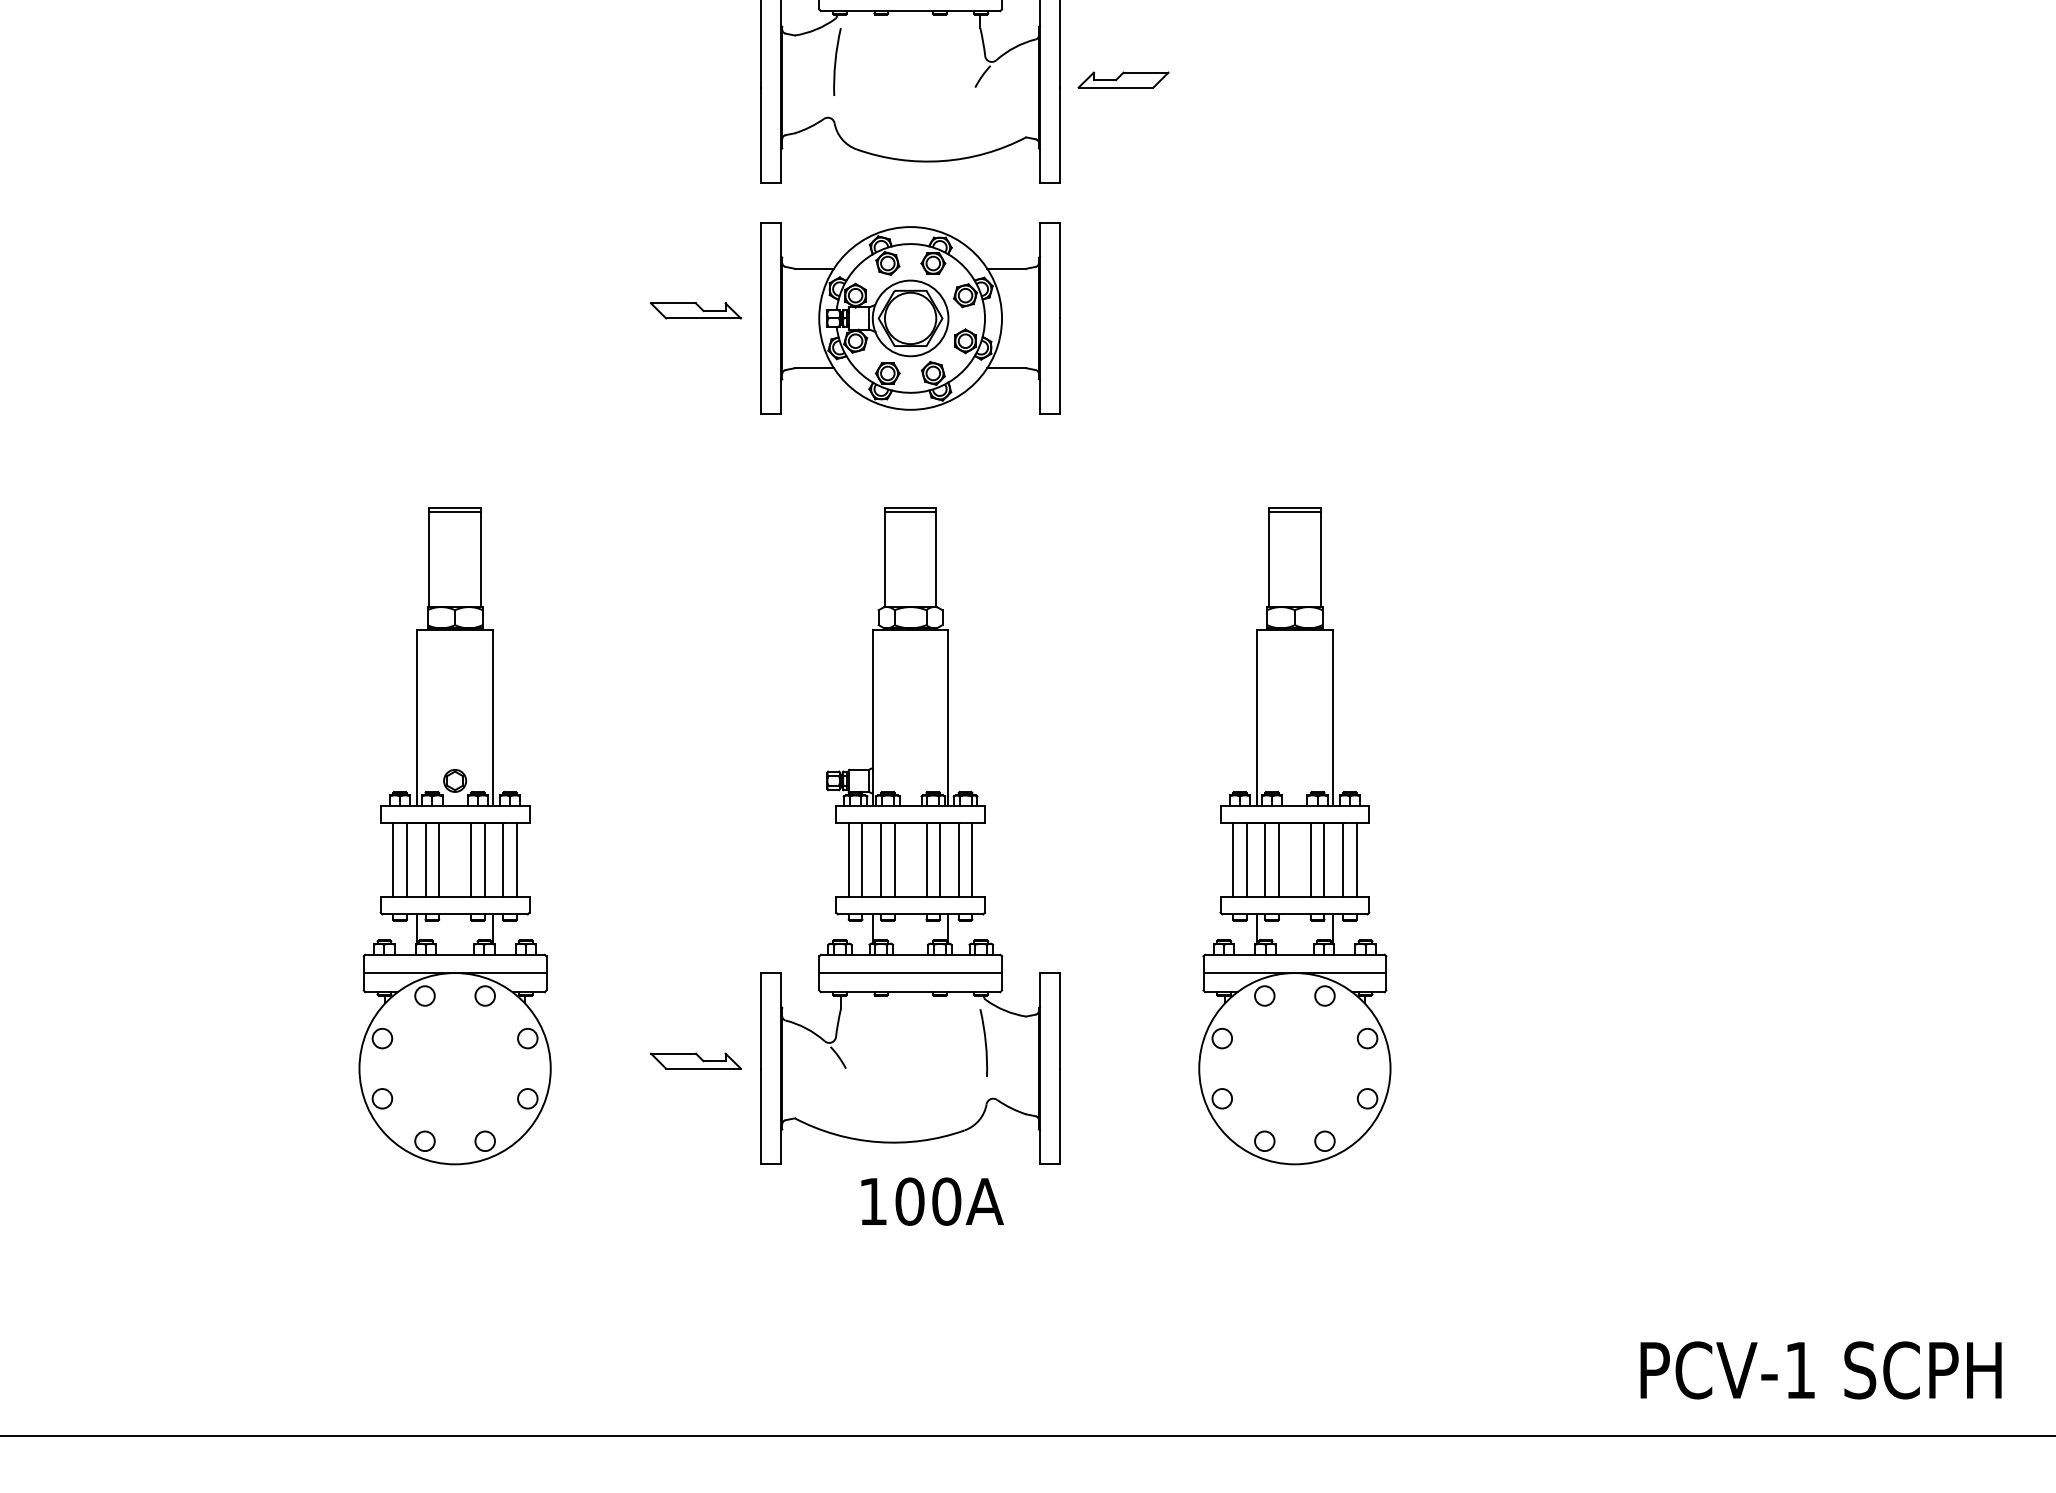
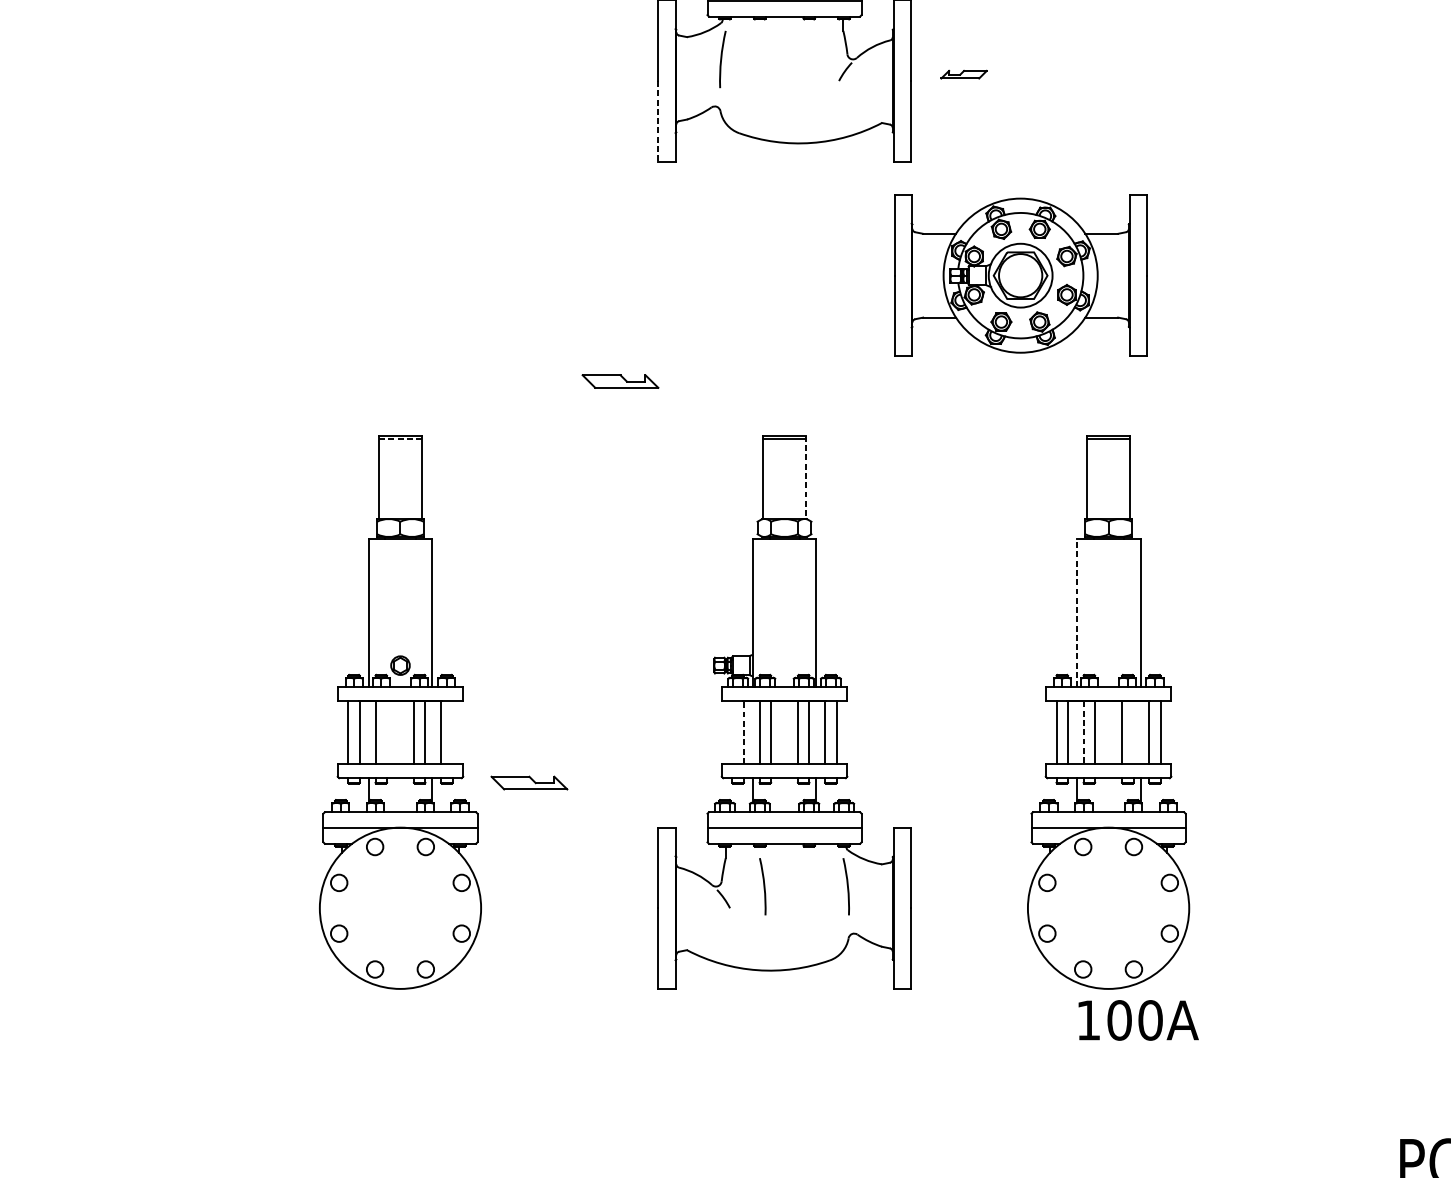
part: (1123, 79) -> (964, 74), size x0.6
line: (761, 135) -> (658, 121), solid -> dashed
part: (695, 310) -> (620, 381), moved
part: (910, 318) -> (1020, 275), moved
line: (455, 512) -> (400, 439), solid -> dashed
line: (936, 558) -> (806, 478), solid -> dashed
line: (1257, 718) -> (1077, 613), solid -> dashed
line: (439, 860) -> (387, 732), removed
line: (516, 860) -> (452, 732), removed
line: (848, 860) -> (732, 732), removed
line: (862, 860) -> (743, 732), solid -> dashed
line: (1265, 860) -> (1083, 732), solid -> dashed
line: (1324, 860) -> (1133, 732), removed
arc: (885, 1043) -> (763, 887), added
part: (695, 1060) -> (528, 782), moved
text: (932, 1201) -> (1138, 1020), moved

